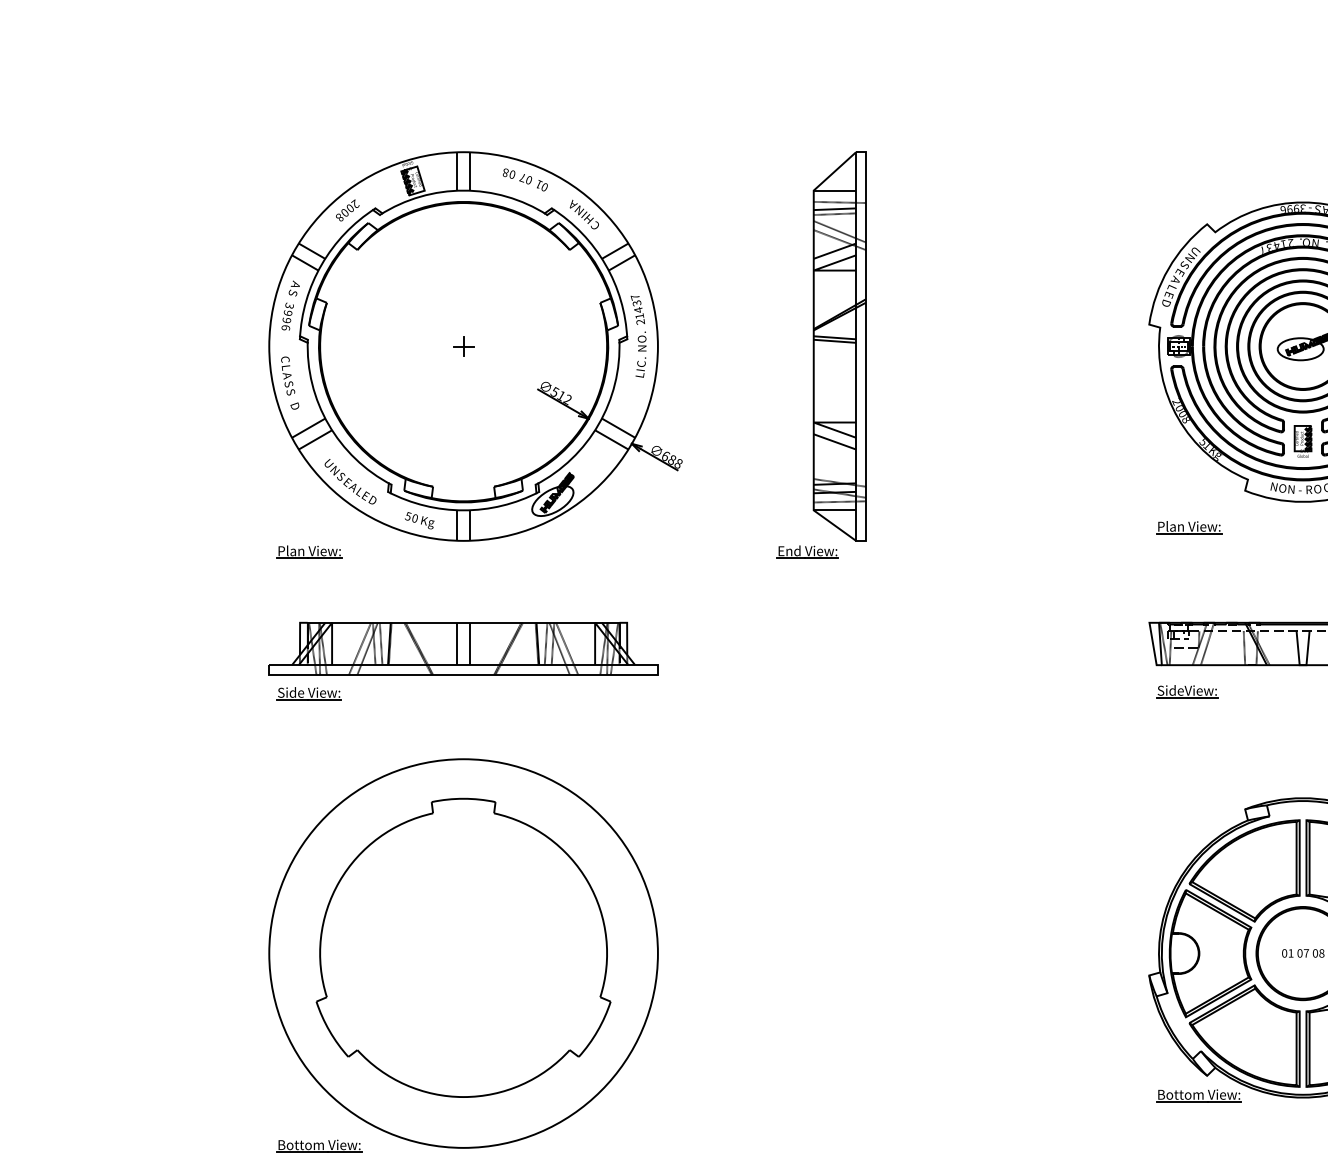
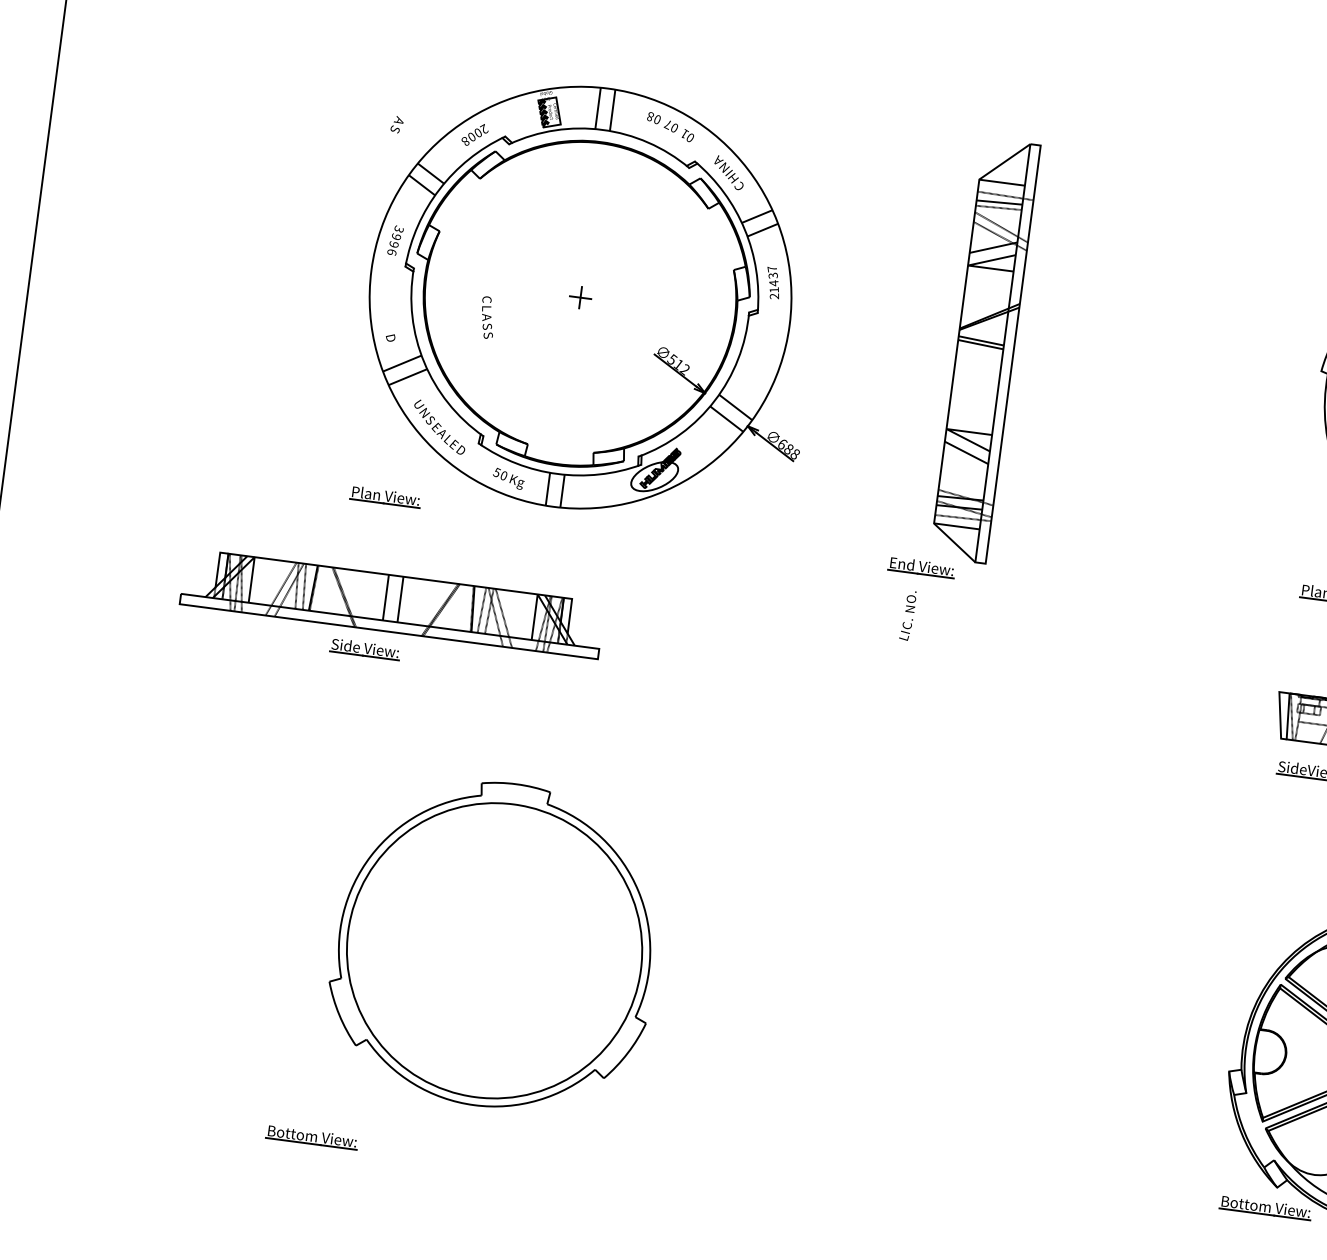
text: (293, 288) -> (396, 124), moved
text: (640, 354) -> (907, 615), moved
text: (288, 375) -> (488, 317), moved
part: (463, 648) -> (392, 603), moved
circle: (463, 953) -> (494, 950), size x0.7

